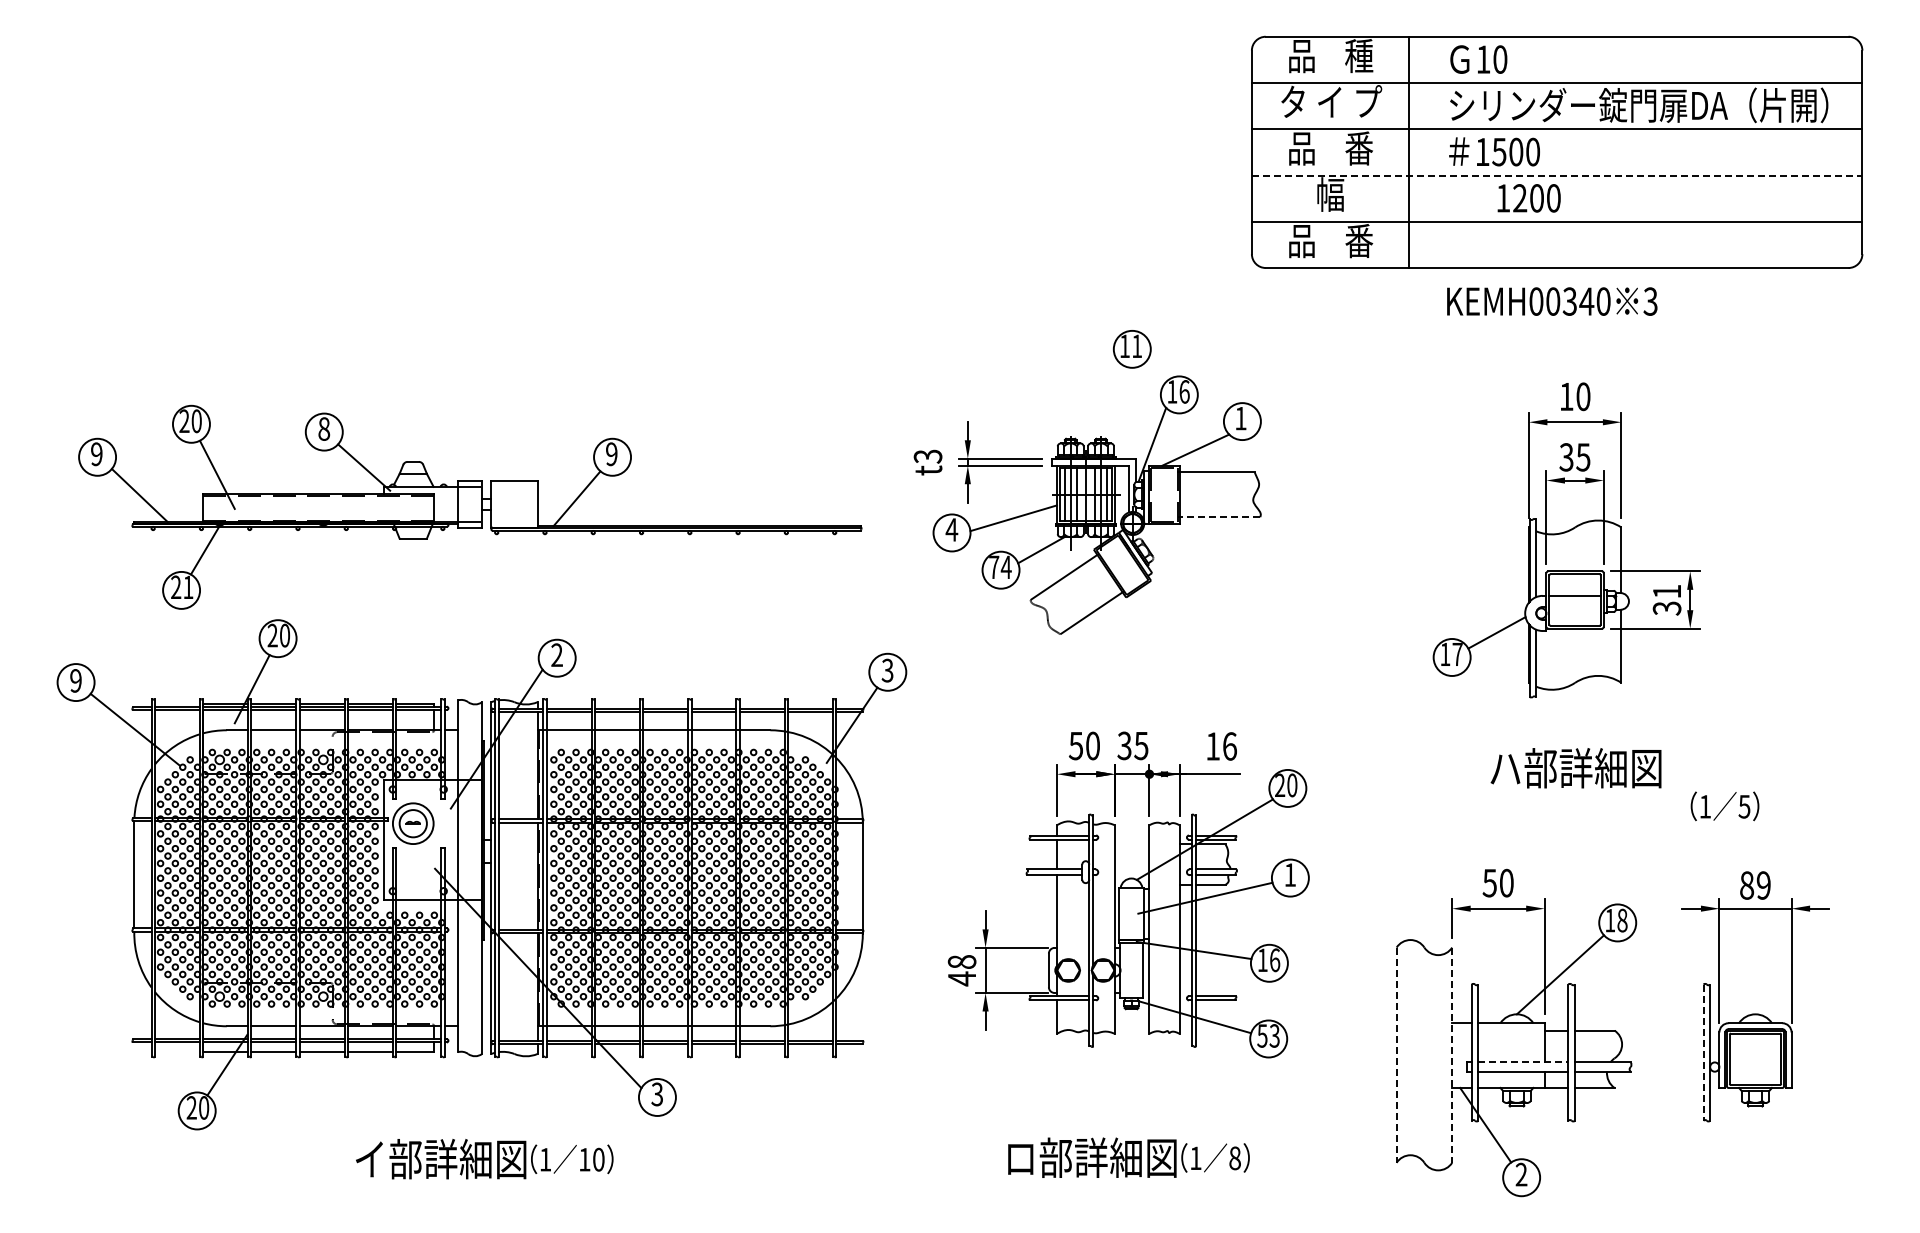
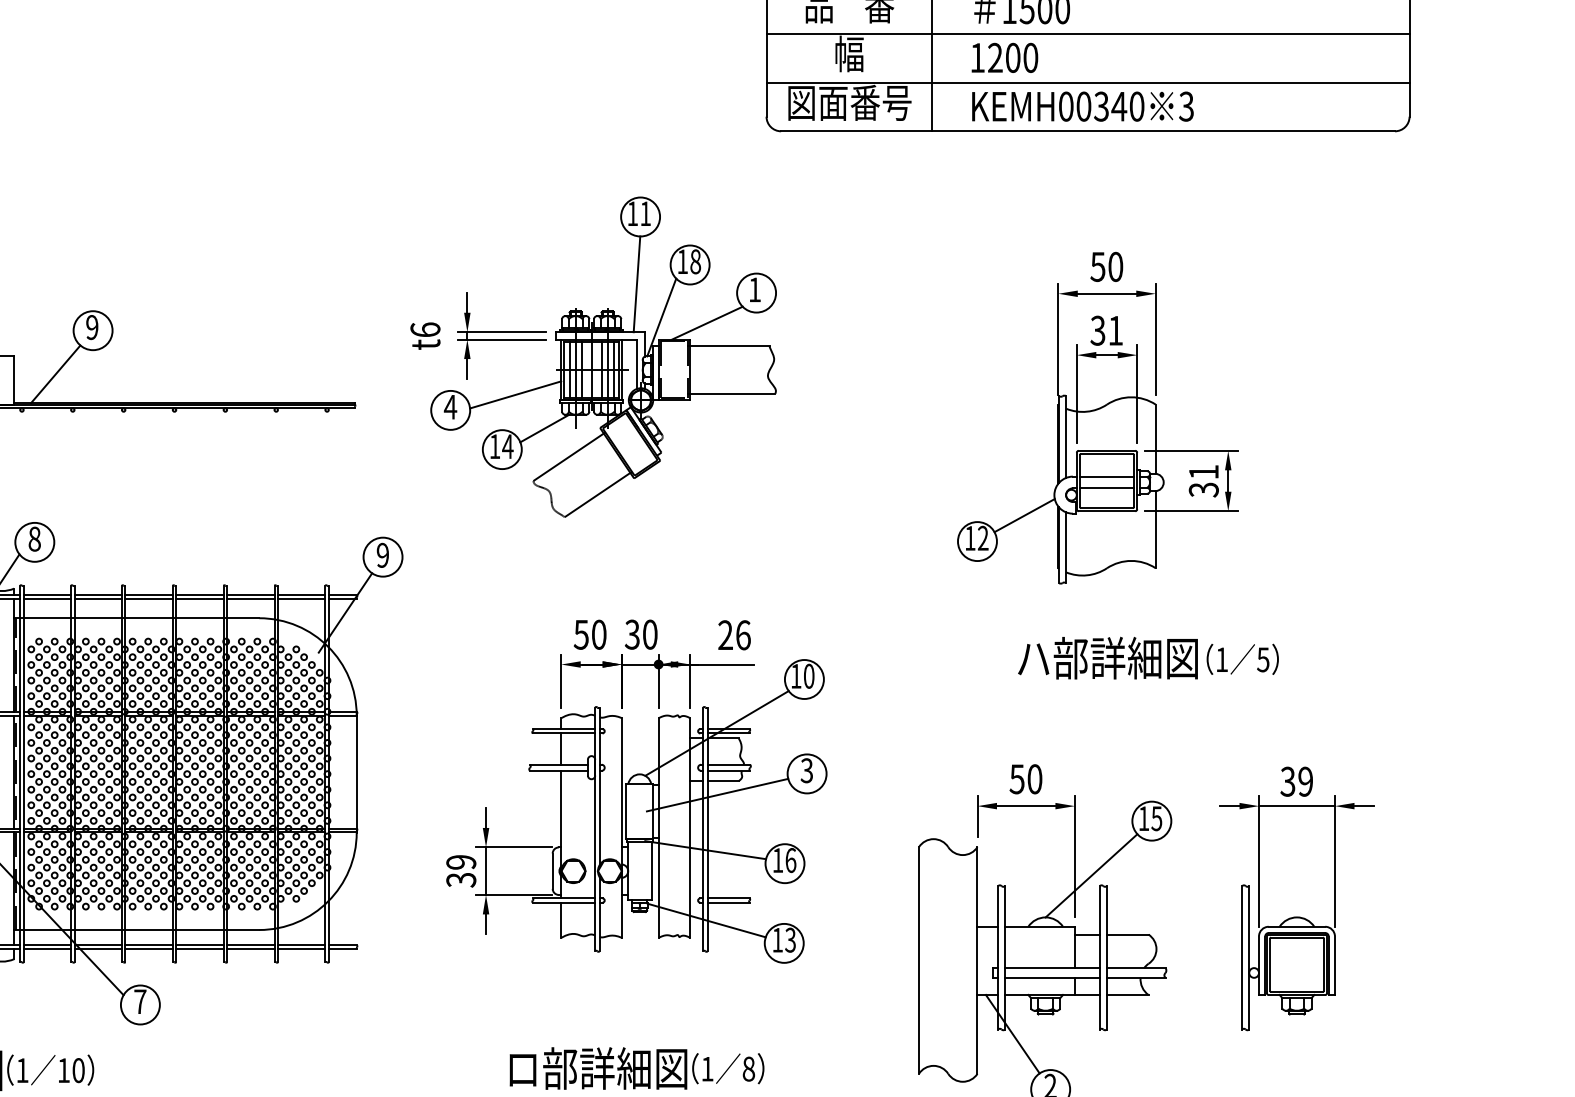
line: (1557, 175) -> (1088, 33), dashed -> solid
text: (1528, 198) -> (1004, 58), moved
text: (1330, 241) -> (849, 103), 品    番 -> 図面番号
text: (1552, 301) -> (1083, 106), moved
text: (1184, 391) -> (695, 261), 16 -> 18
text: (1566, 397) -> (1097, 267), 10 -> 50
line: (1128, 412) -> (636, 283), added
text: (927, 456) -> (424, 329), t3 -> t6
text: (1583, 457) -> (1115, 330), 35 -> 31
line: (1218, 517) -> (731, 394), dashed -> solid
text: (994, 566) -> (495, 445), 74 -> 14
line: (1574, 606) -> (1106, 487), added
text: (1457, 653) -> (983, 537), 17 -> 12
text: (556, 655) -> (34, 539), 2 -> 8
text: (887, 670) -> (382, 555), 3 -> 9
text: (1141, 745) -> (650, 634), 35 -> 30
text: (1212, 746) -> (725, 635), 16 -> 26
text: (1280, 784) -> (796, 675), 20 -> 10
text: (1724, 806) -> (1242, 659), moved
text: (1289, 874) -> (806, 770), 1 -> 3
text: (1746, 885) -> (1287, 781), 89 -> 39
text: (1622, 920) -> (1156, 818), 18 -> 15
text: (961, 970) -> (460, 871), 48 -> 39
text: (1262, 1035) -> (777, 939), 53 -> 13
line: (1703, 1053) -> (1242, 958), dashed -> solid
line: (1396, 1055) -> (918, 960), dashed -> solid
line: (1452, 1055) -> (977, 960), dashed -> solid
line: (1523, 1062) -> (1052, 968), dashed -> solid
text: (657, 1094) -> (140, 1001), 3 -> 7

